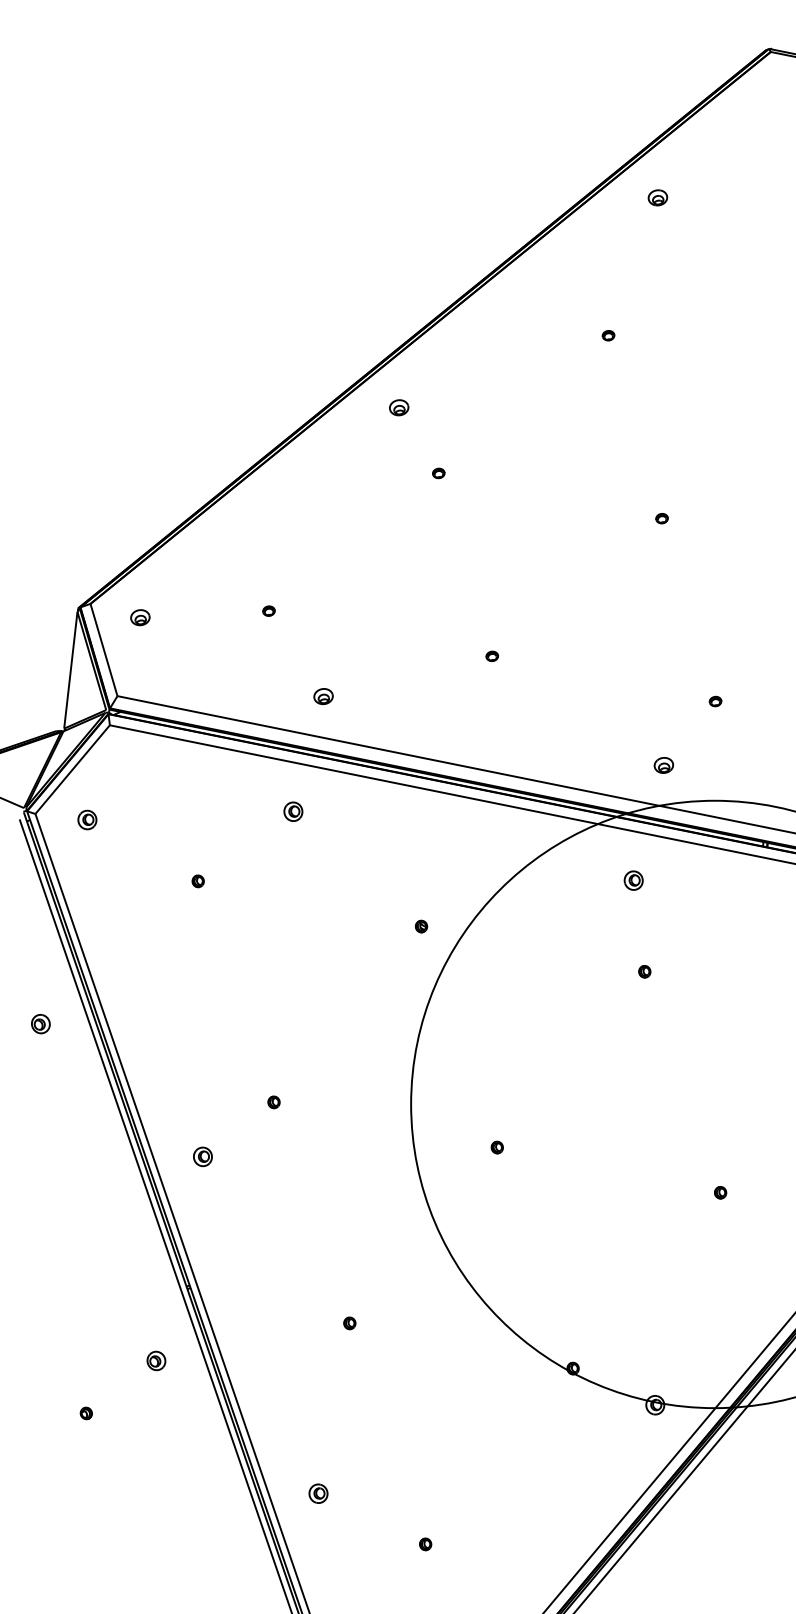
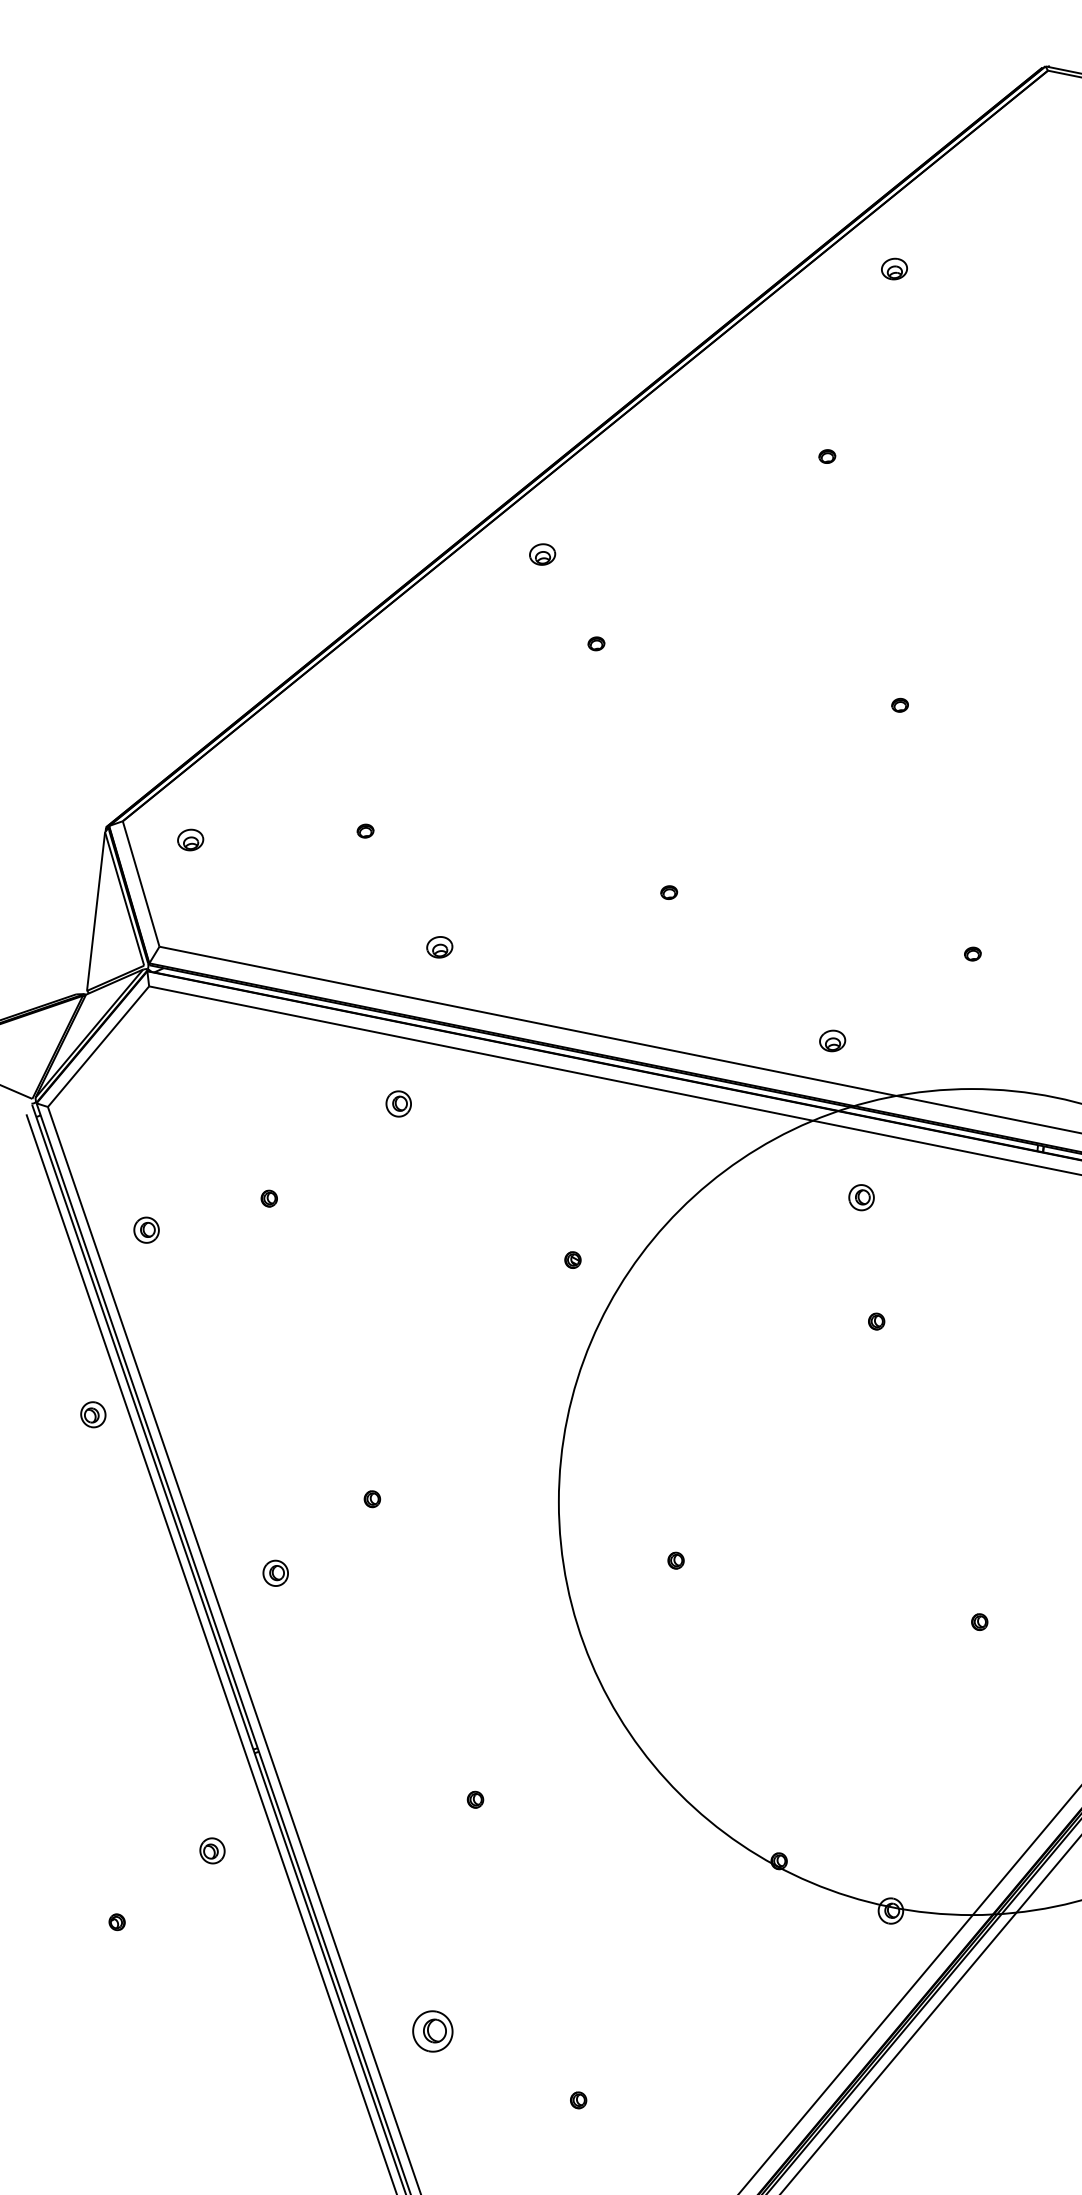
part: (663, 765) -> (832, 1040), moved
part: (87, 819) -> (146, 1229), moved
part: (41, 1023) -> (93, 1414), moved
part: (318, 1493) -> (432, 2031), size x1.6

